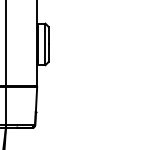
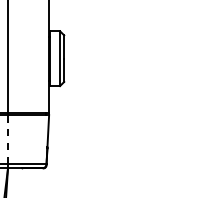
line: (6, 105) -> (8, 139), solid -> dashed

